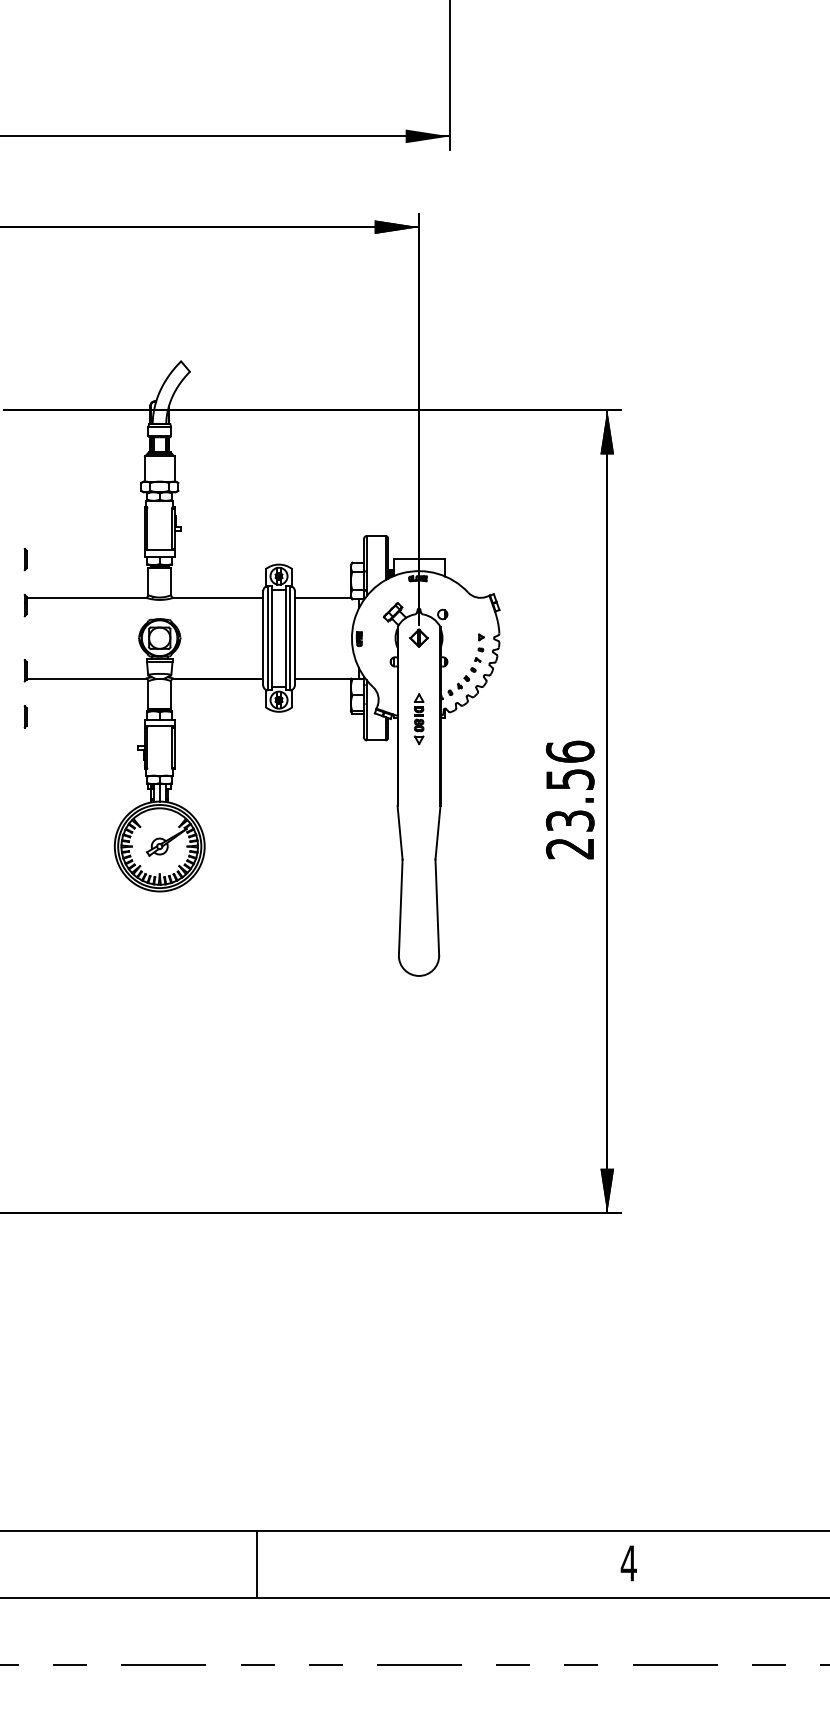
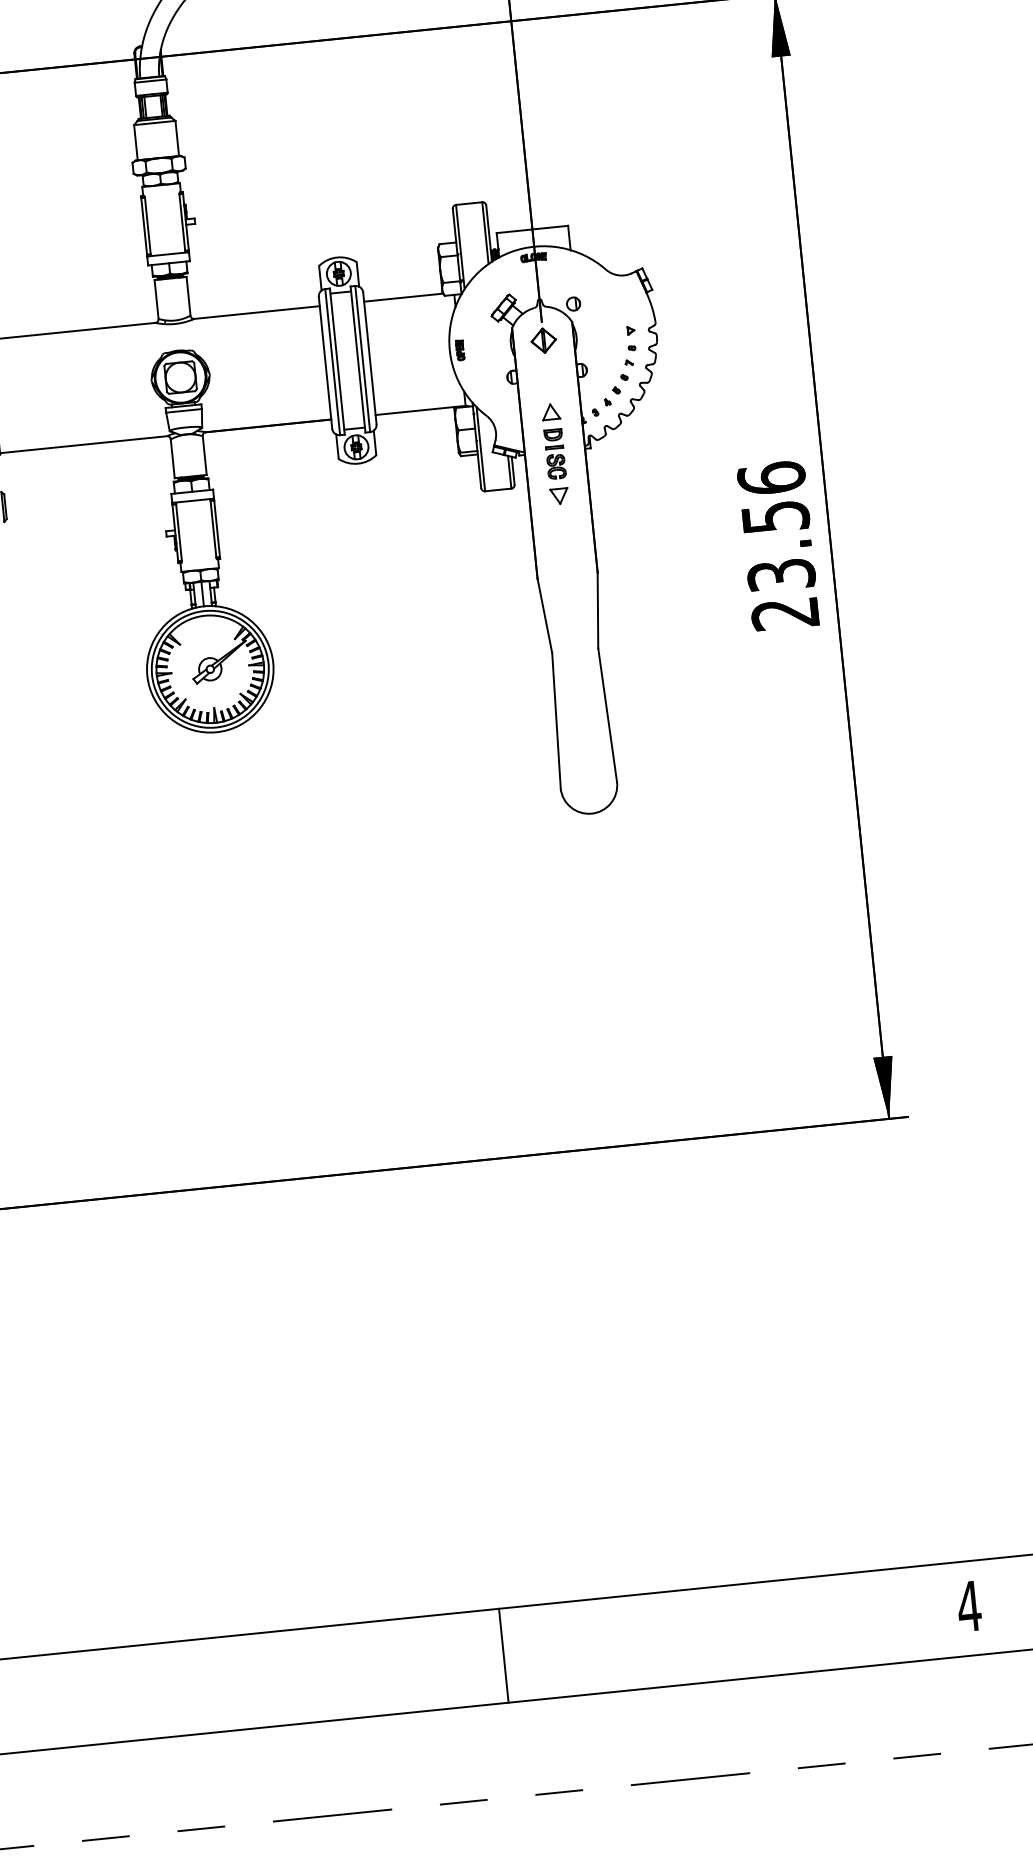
part: (419, 718) -> (555, 453), size x1.43
line: (257, 1564) -> (503, 1655), moved

